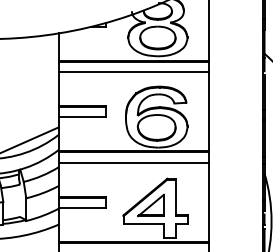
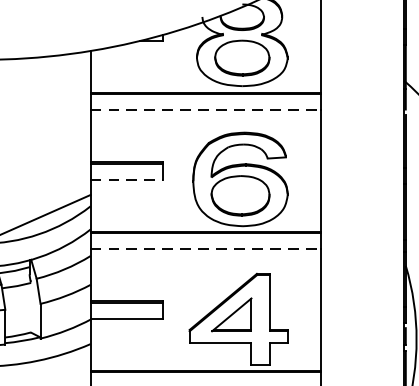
line: (134, 72) -> (206, 110), solid -> dashed
line: (82, 117) -> (126, 179), solid -> dashed
line: (134, 162) -> (206, 248), solid -> dashed

